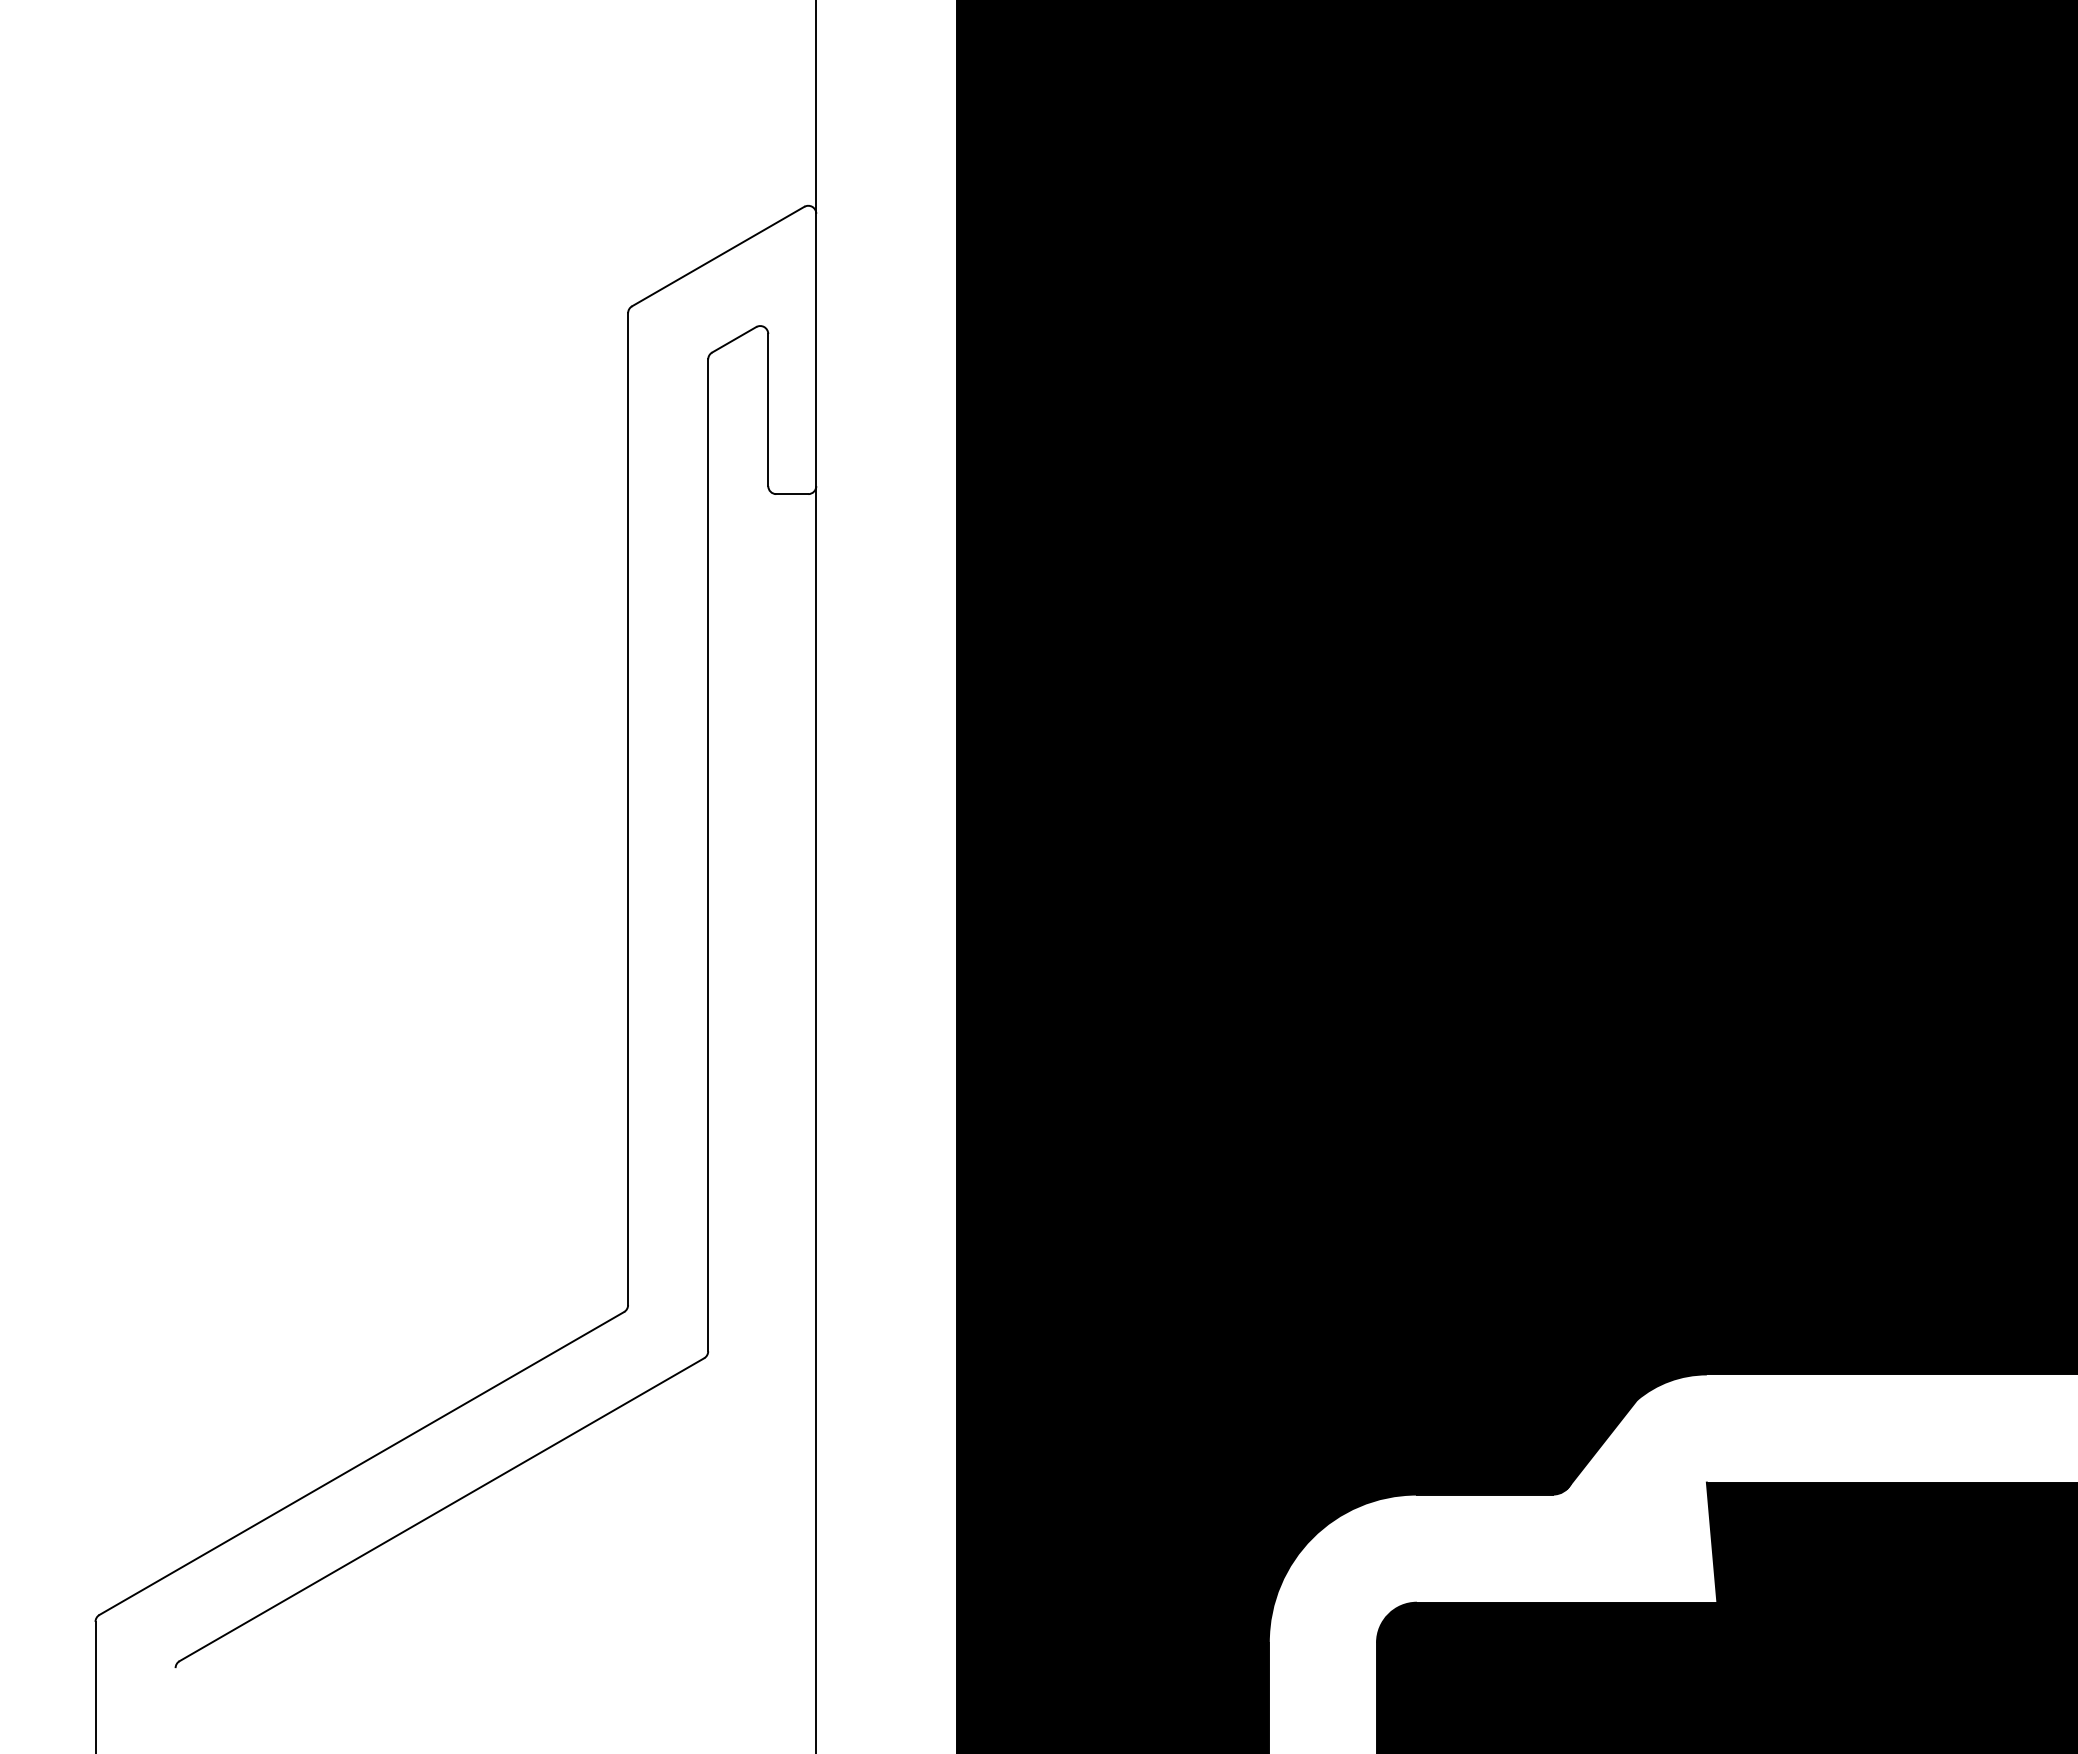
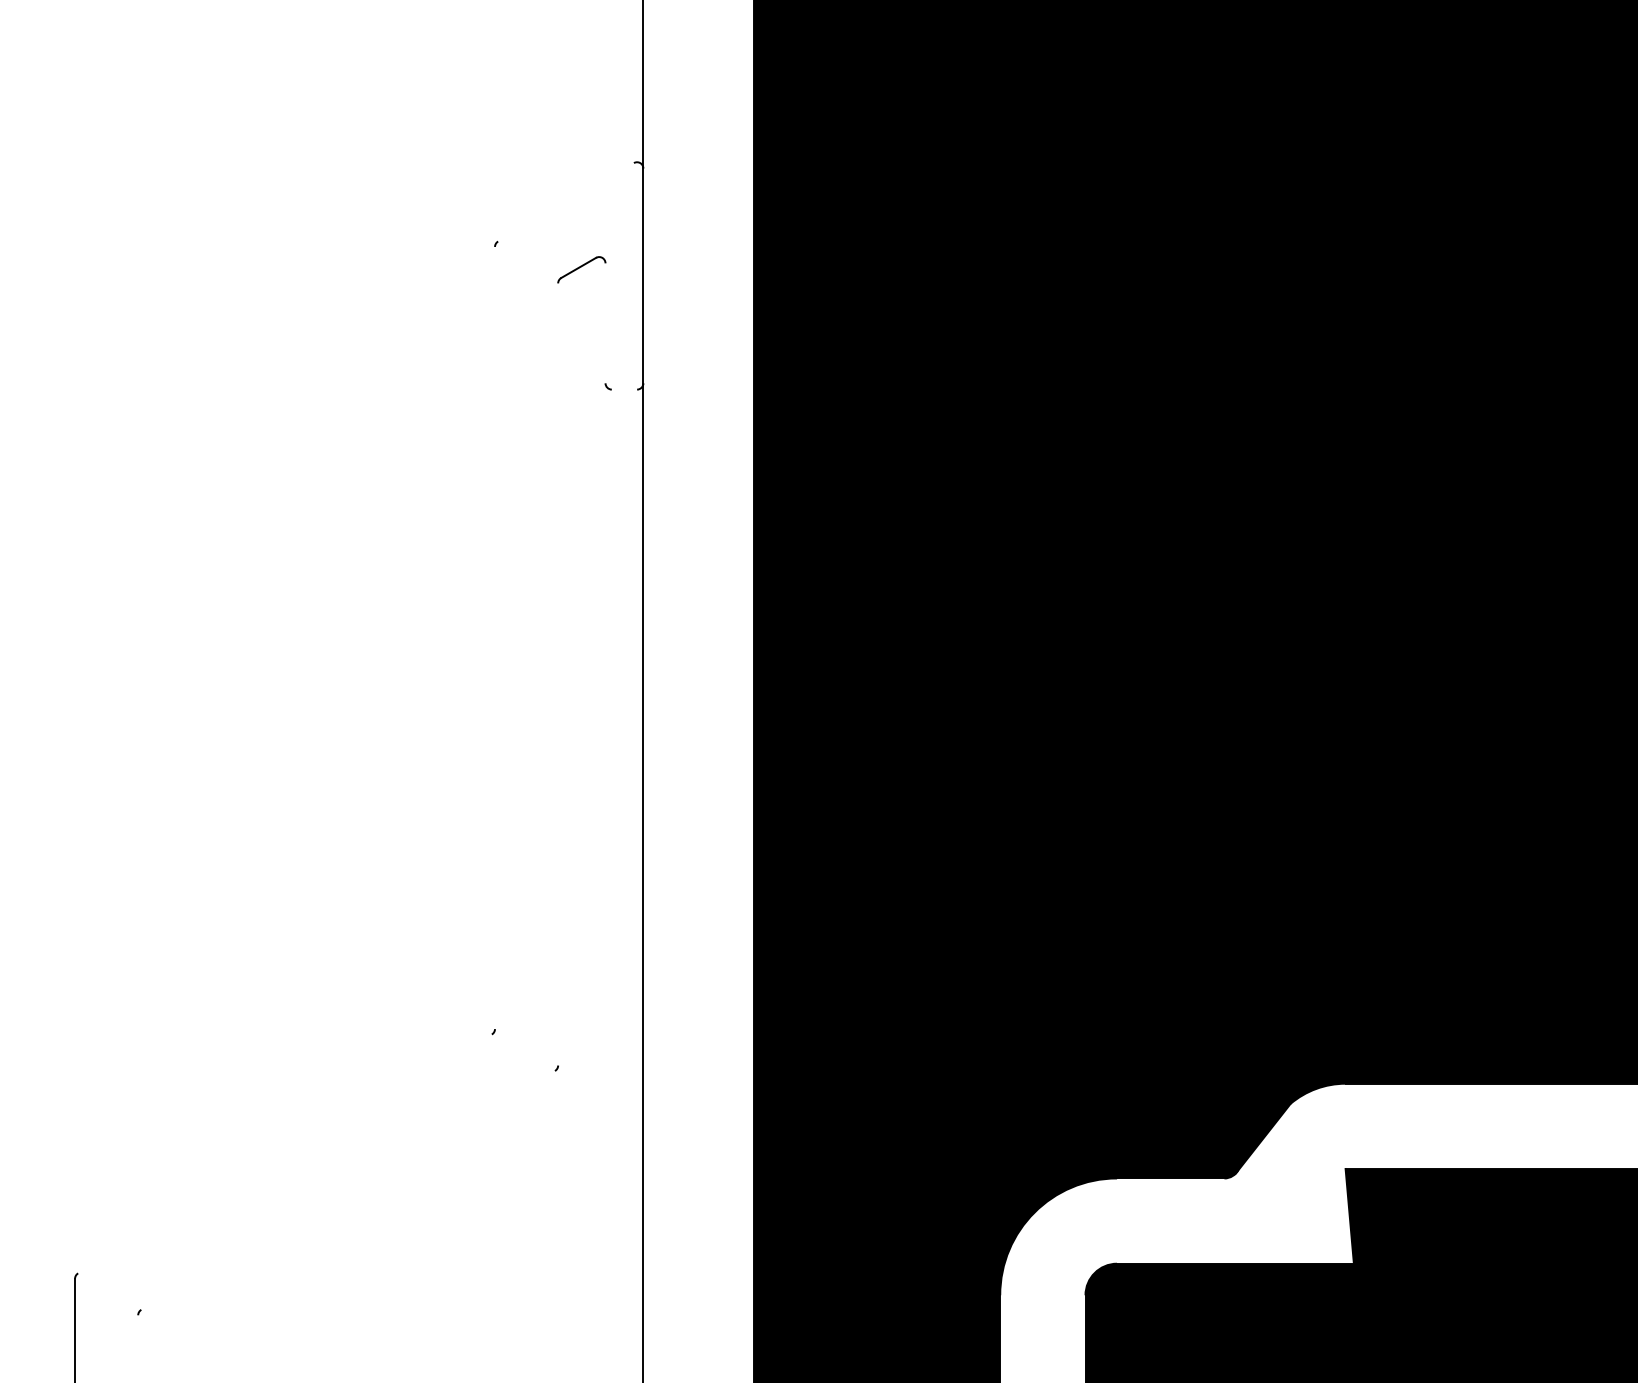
line: (718, 256) -> (566, 202), removed
line: (768, 410) -> (605, 323), removed
line: (792, 494) -> (624, 389), removed
line: (628, 809) -> (495, 638), removed
line: (708, 855) -> (558, 674), removed
line: (361, 1463) -> (284, 1153), removed
line: (441, 1509) -> (347, 1190), removed

